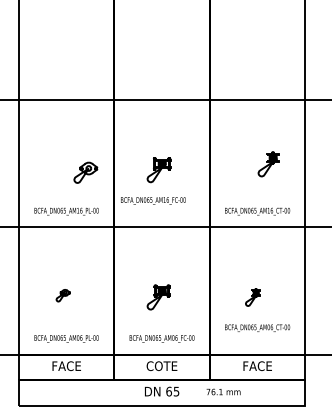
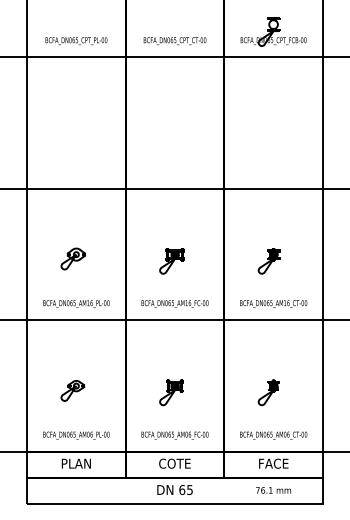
part: (268, 164) -> (268, 261), moved
part: (85, 172) -> (72, 258), moved
text: (152, 200) -> (174, 303), moved
part: (62, 295) -> (72, 390), size x1.67
part: (252, 297) -> (268, 392), size x1.43
text: (257, 328) -> (273, 435), moved
text: (67, 365) -> (77, 463), FACE -> PLAN
text: (223, 392) -> (273, 490), moved

